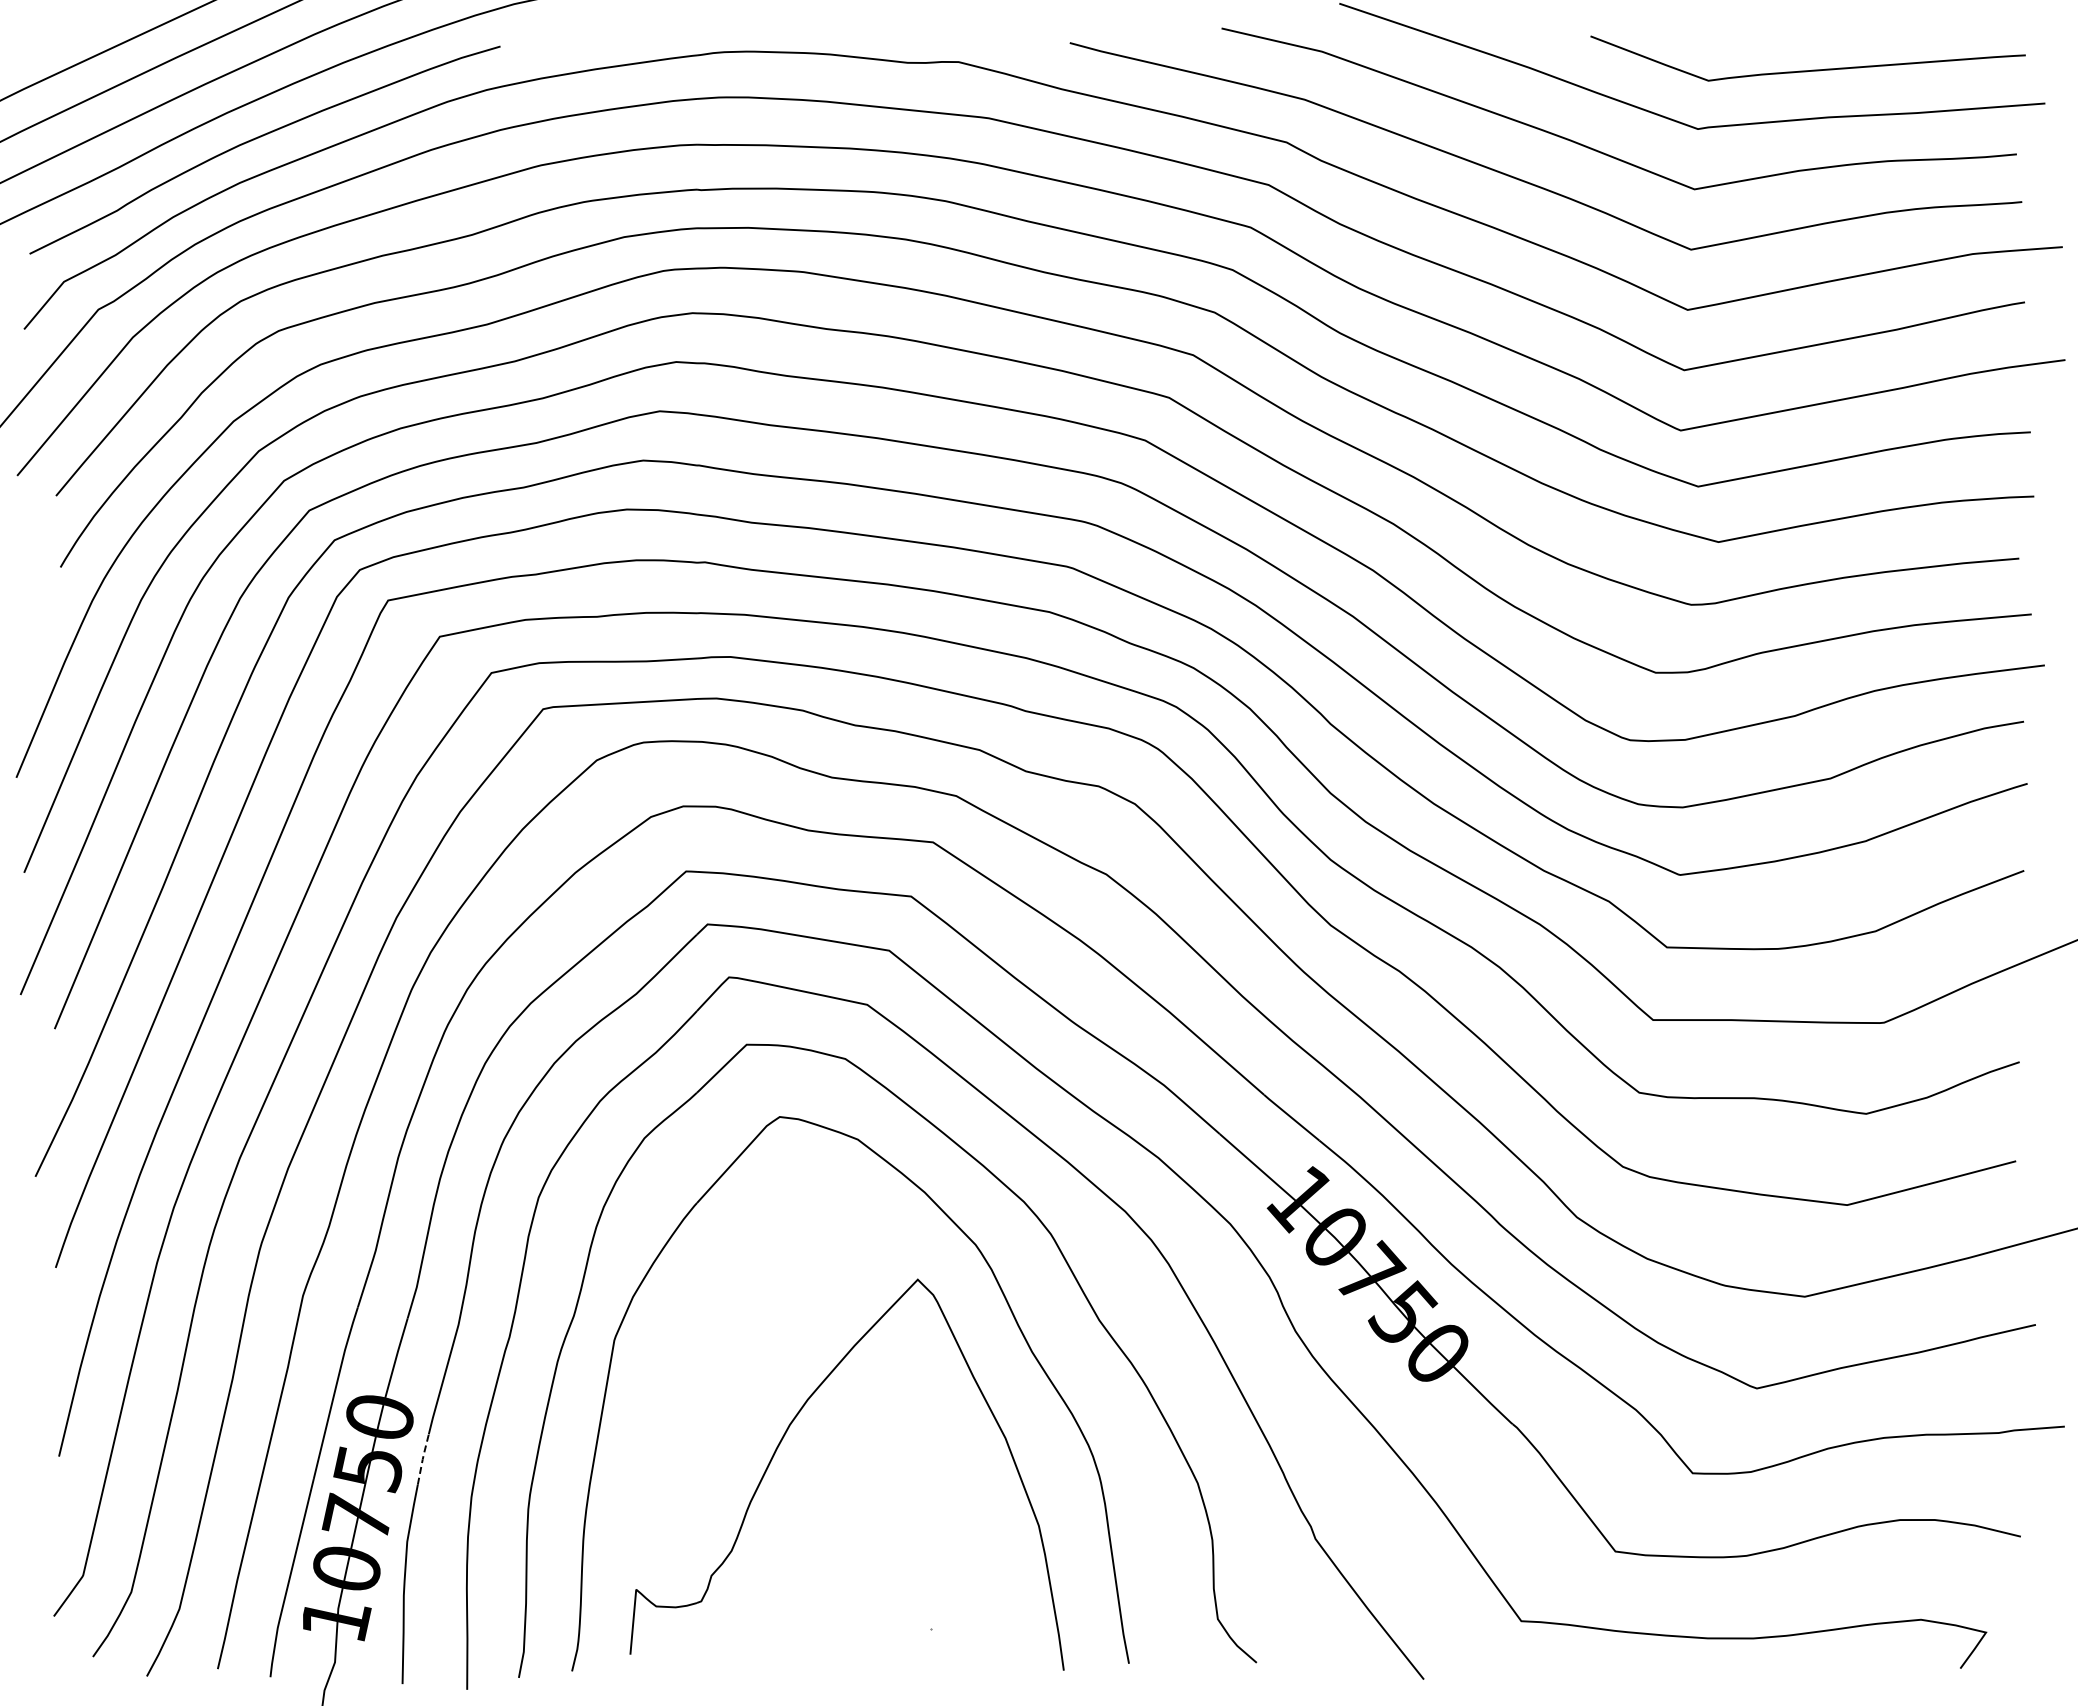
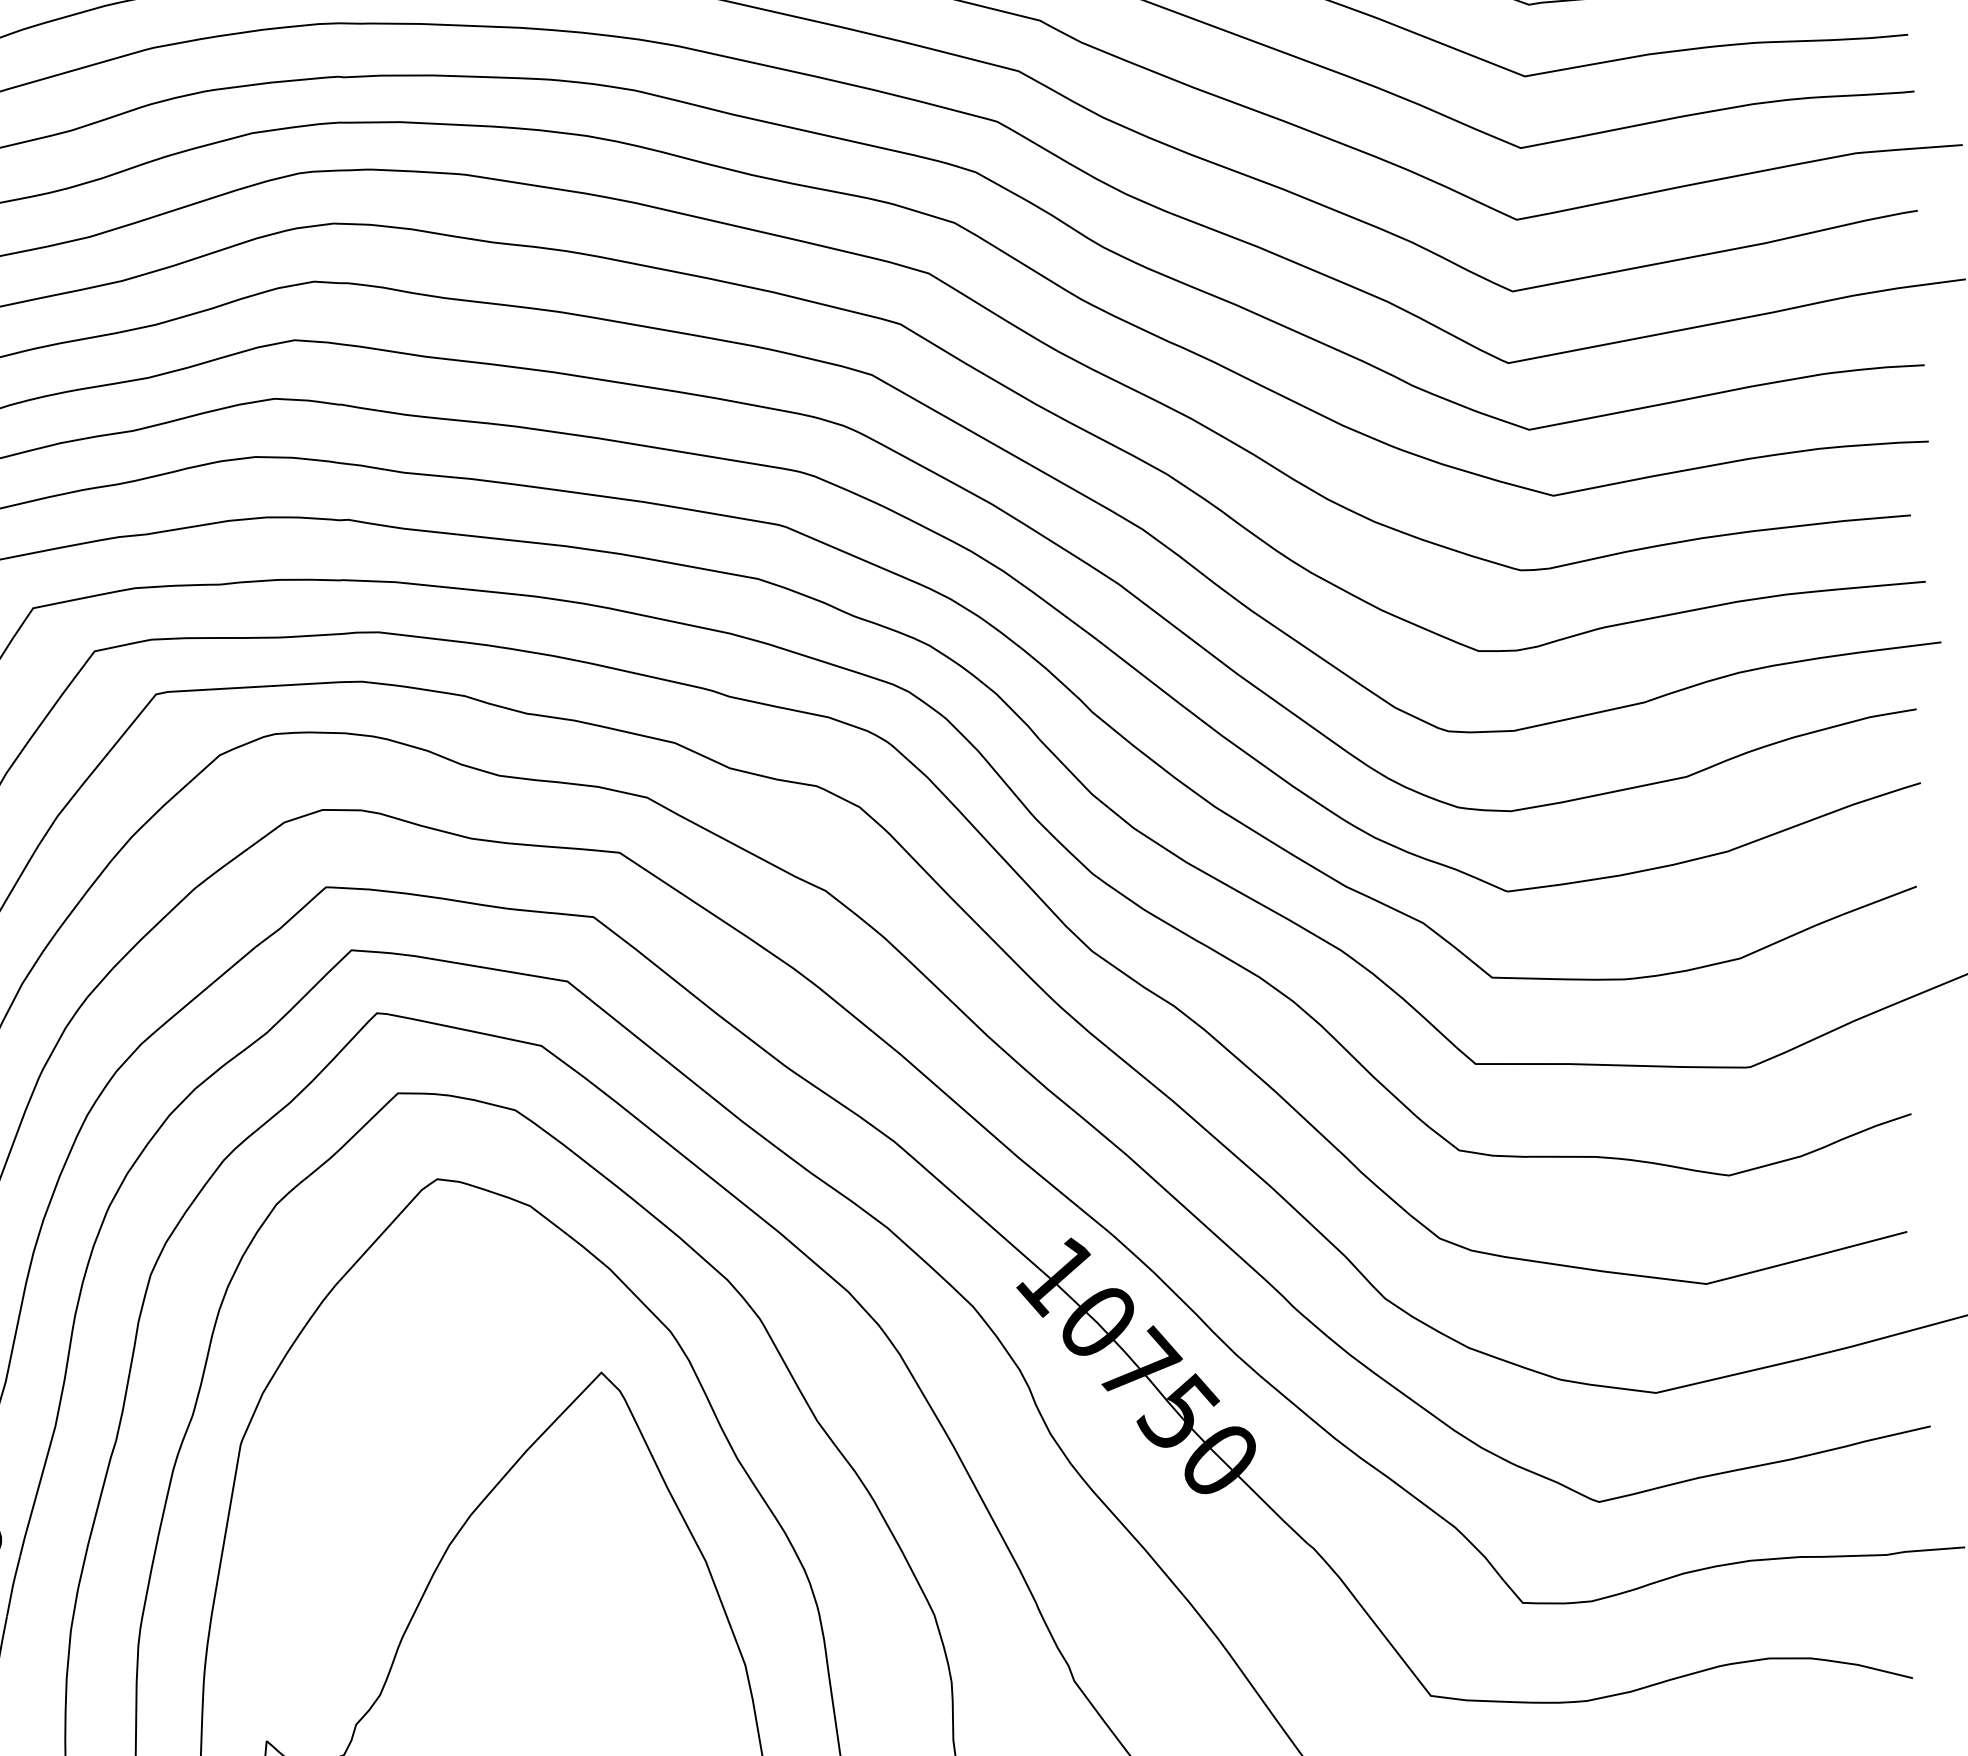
line: (422, 1458) -> (12, 1585), dashed -> solid

